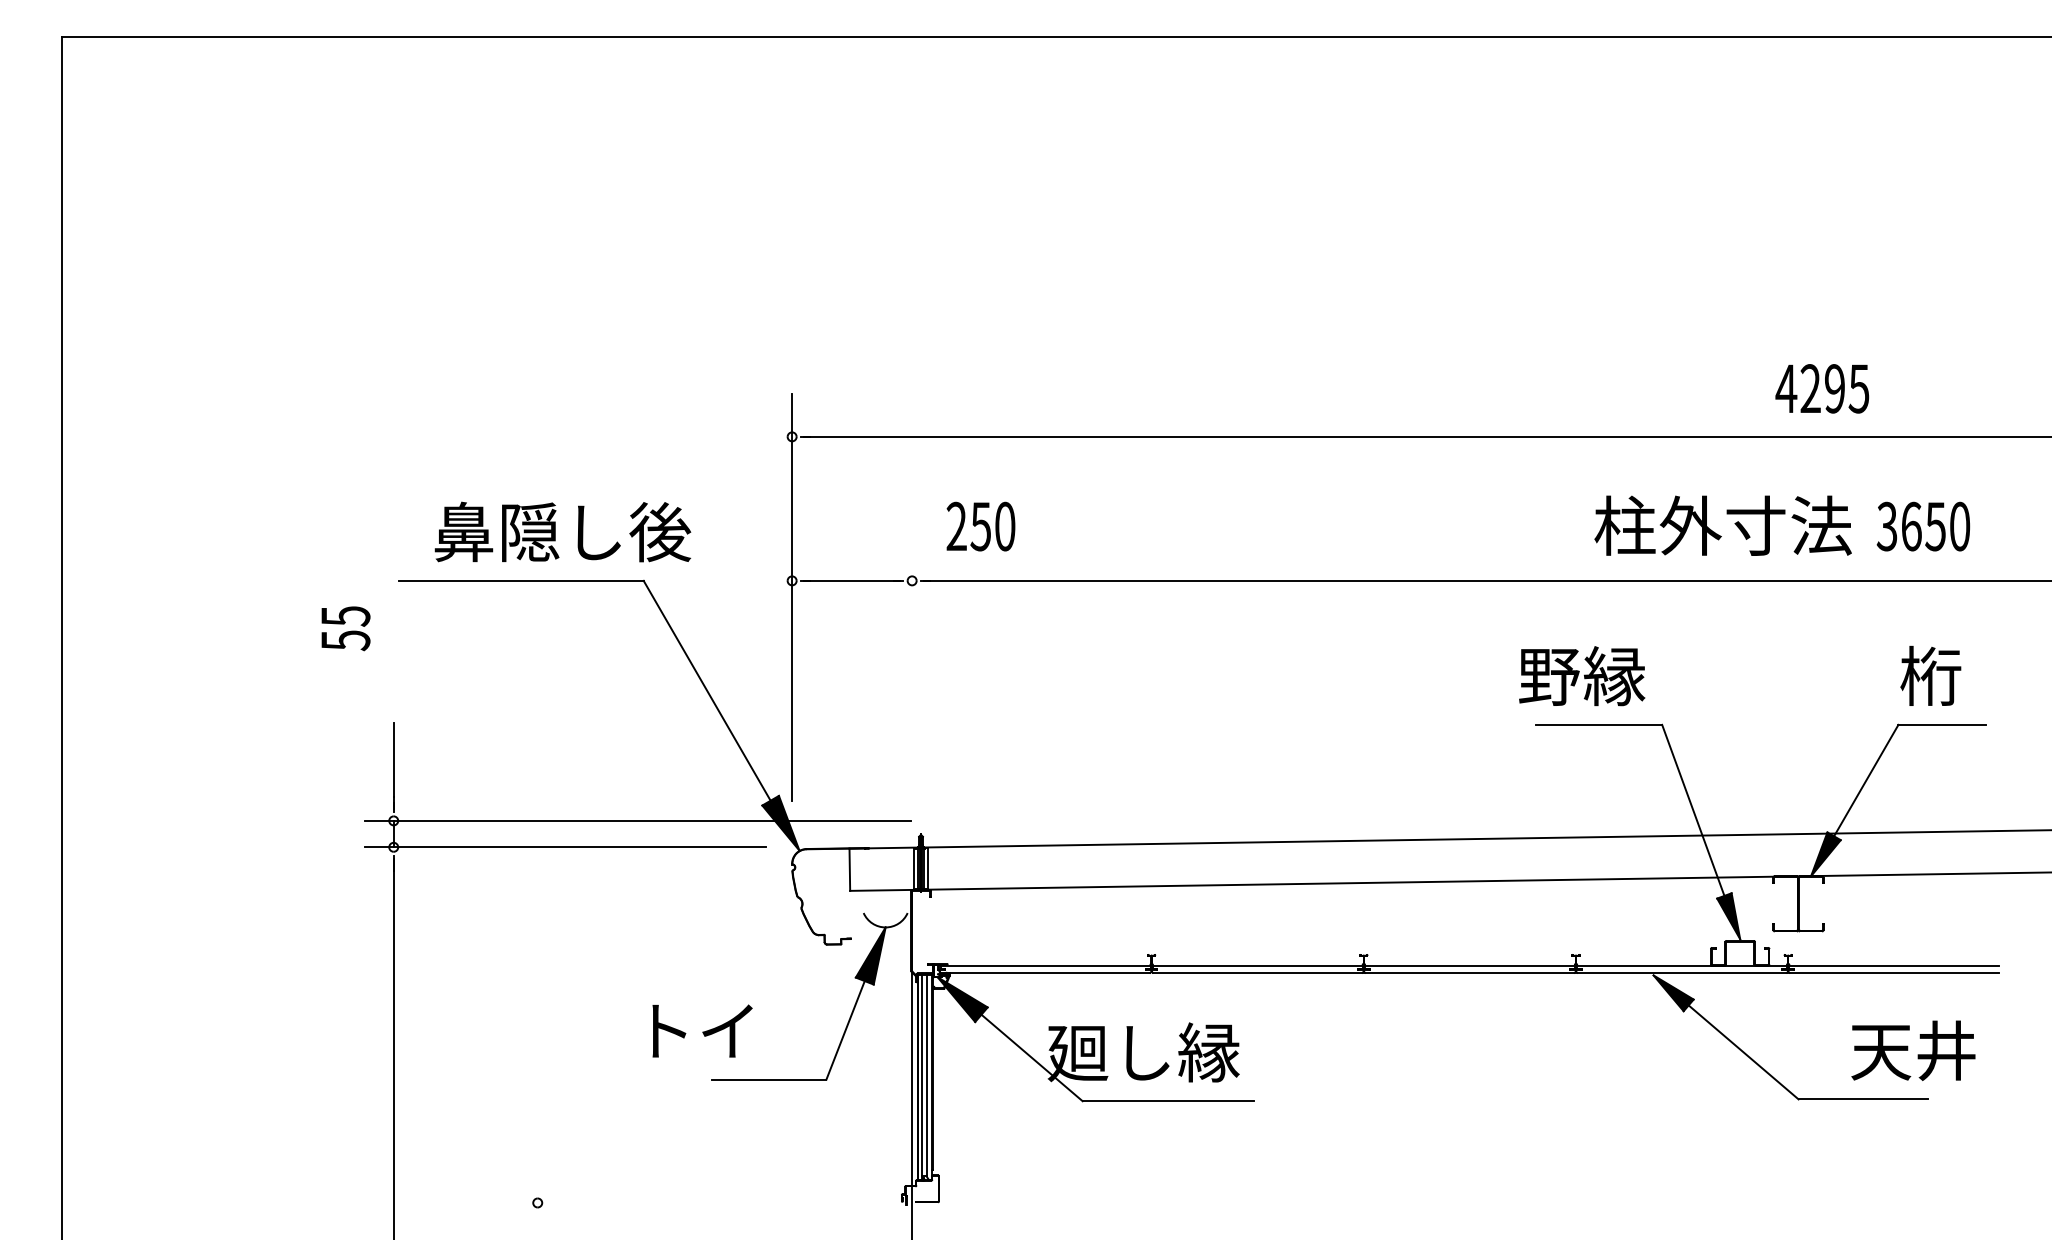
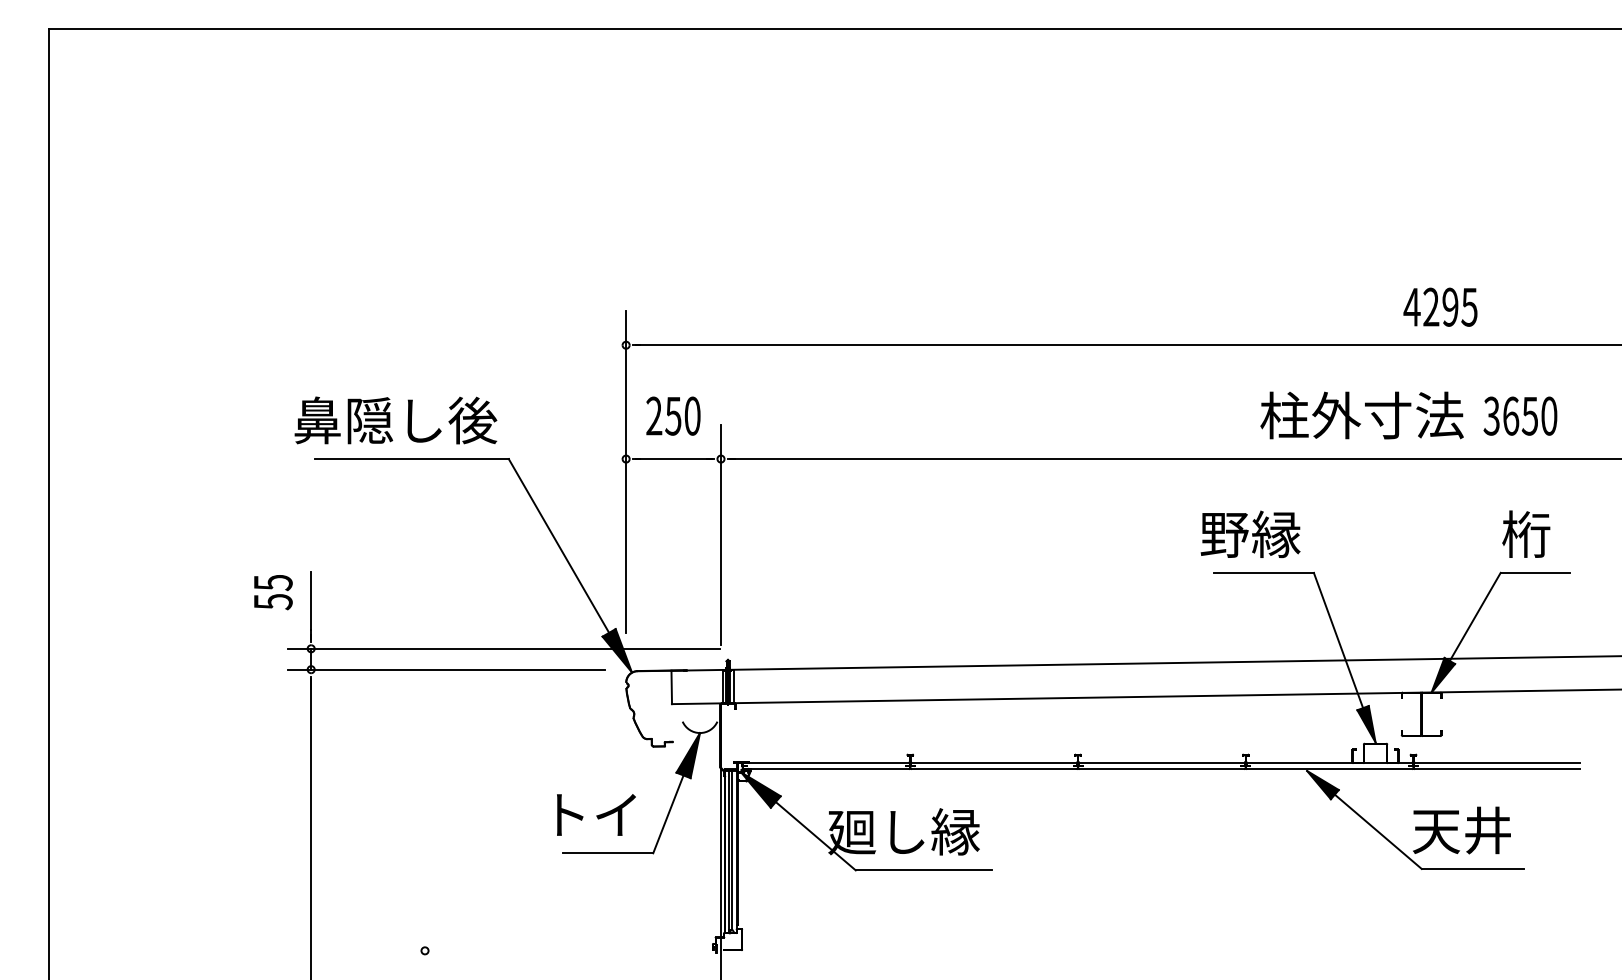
text: (980, 526) -> (673, 416), moved
text: (562, 531) -> (395, 420), moved
text: (345, 628) -> (273, 592), moved
line: (912, 676) -> (721, 534), added
text: (702, 1030) -> (596, 814), moved
text: (1913, 1050) -> (1461, 830), moved

